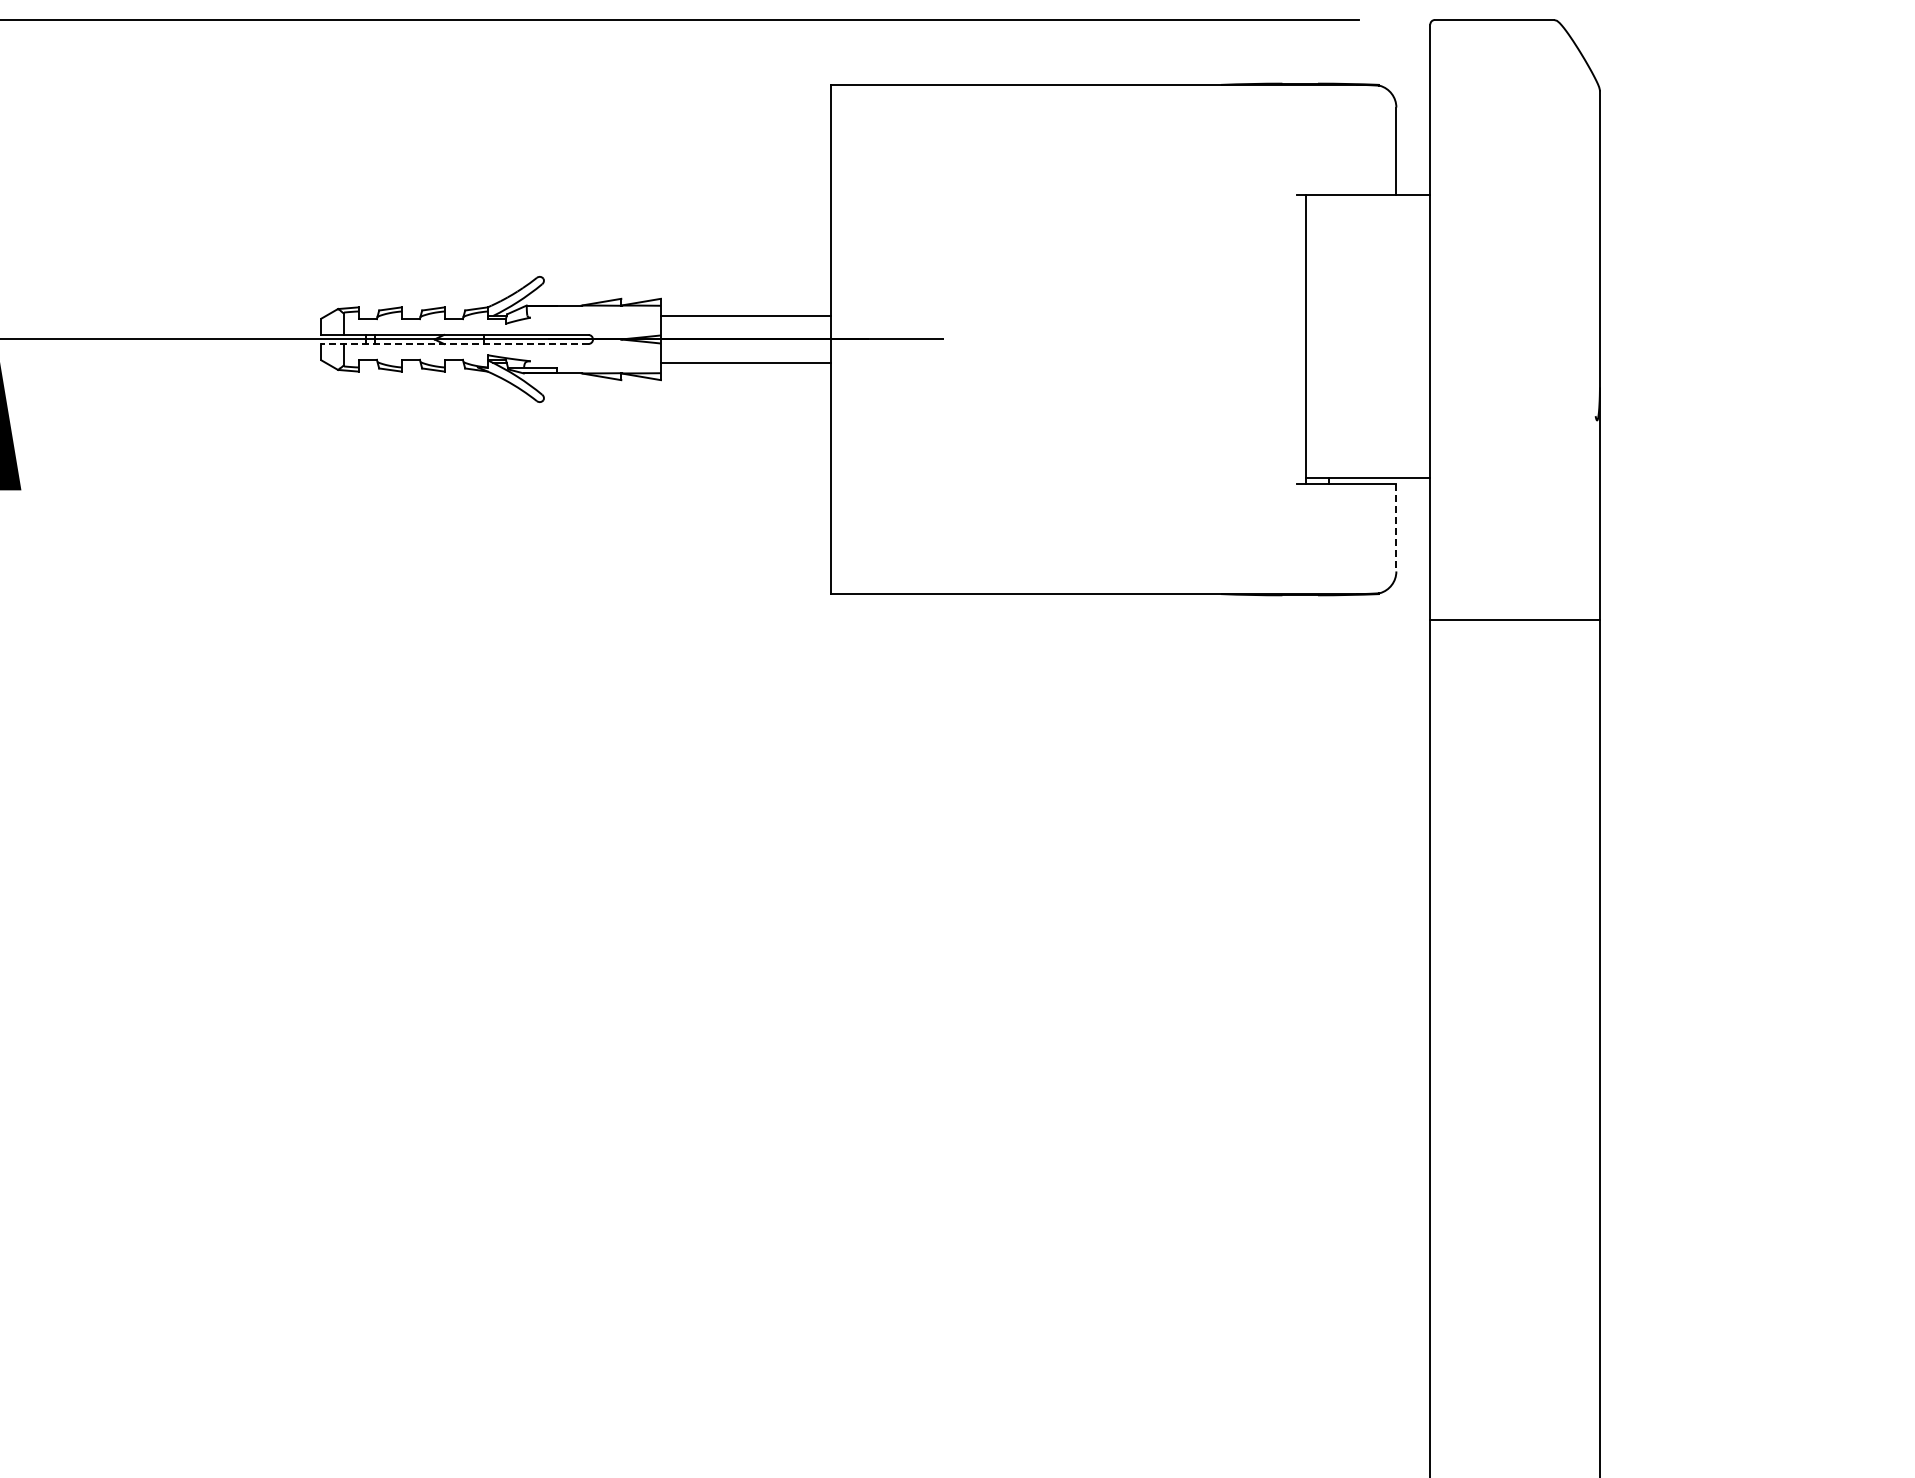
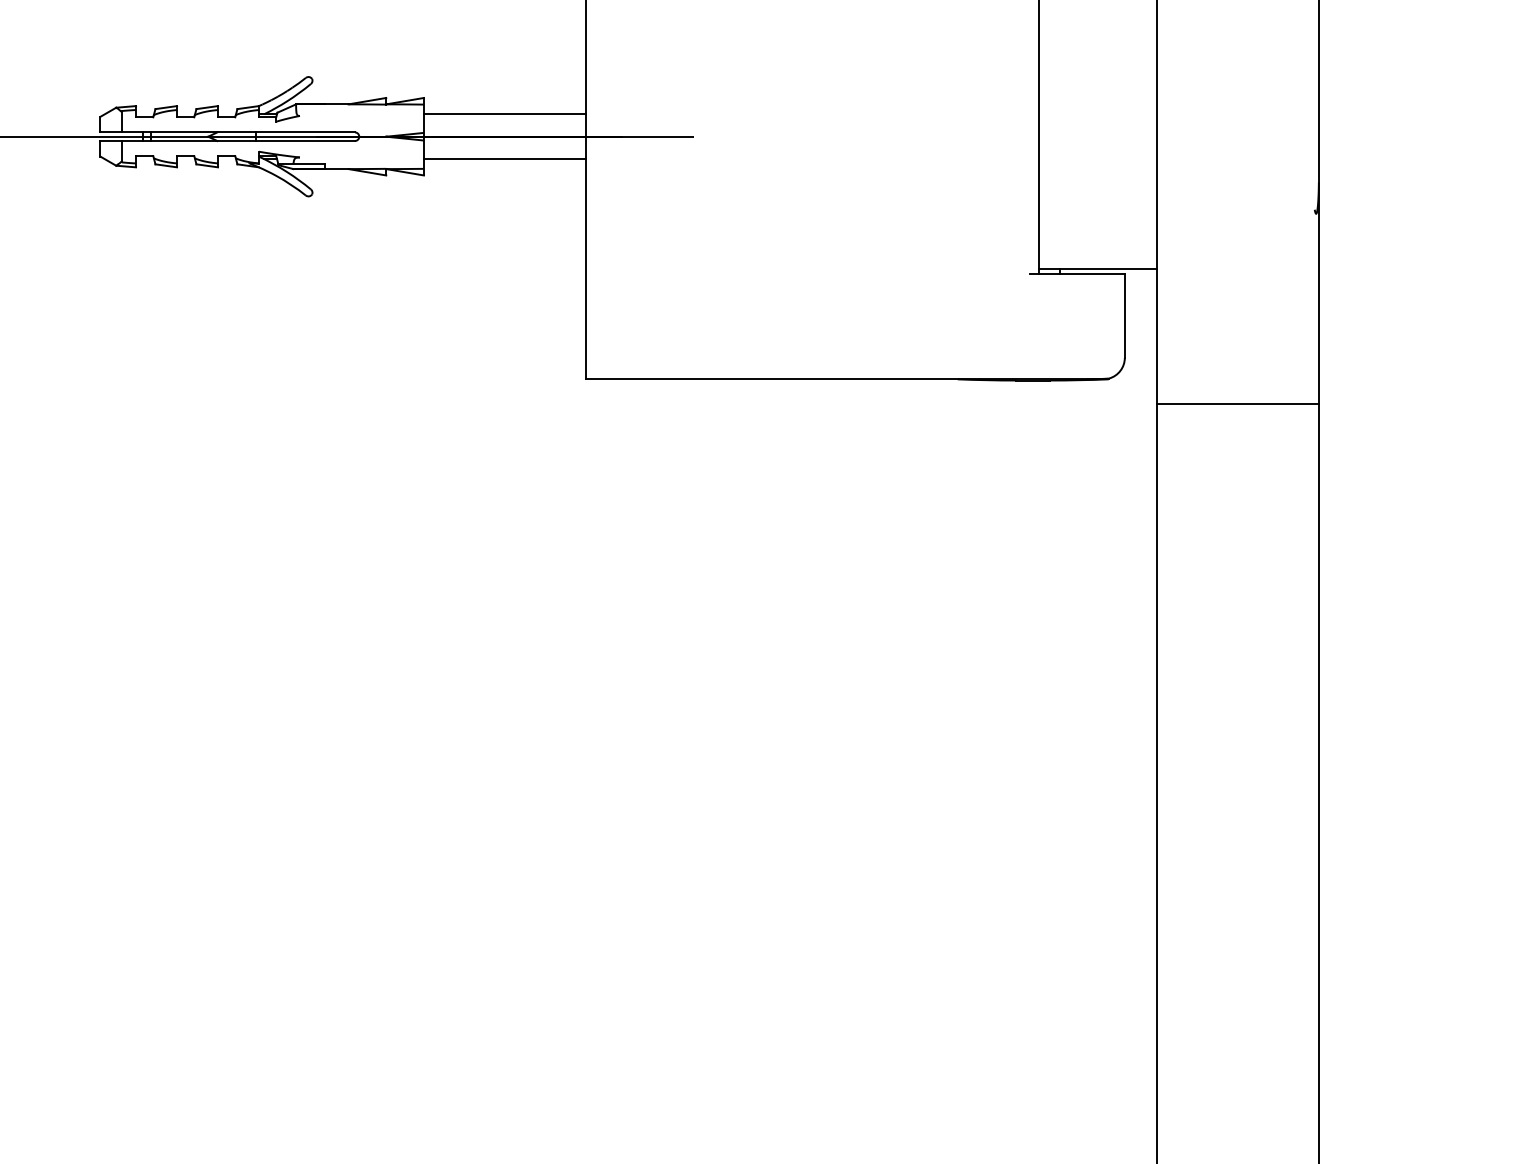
line: (455, 344) -> (228, 141), dashed -> solid
line: (1396, 527) -> (1124, 315), dashed -> solid

